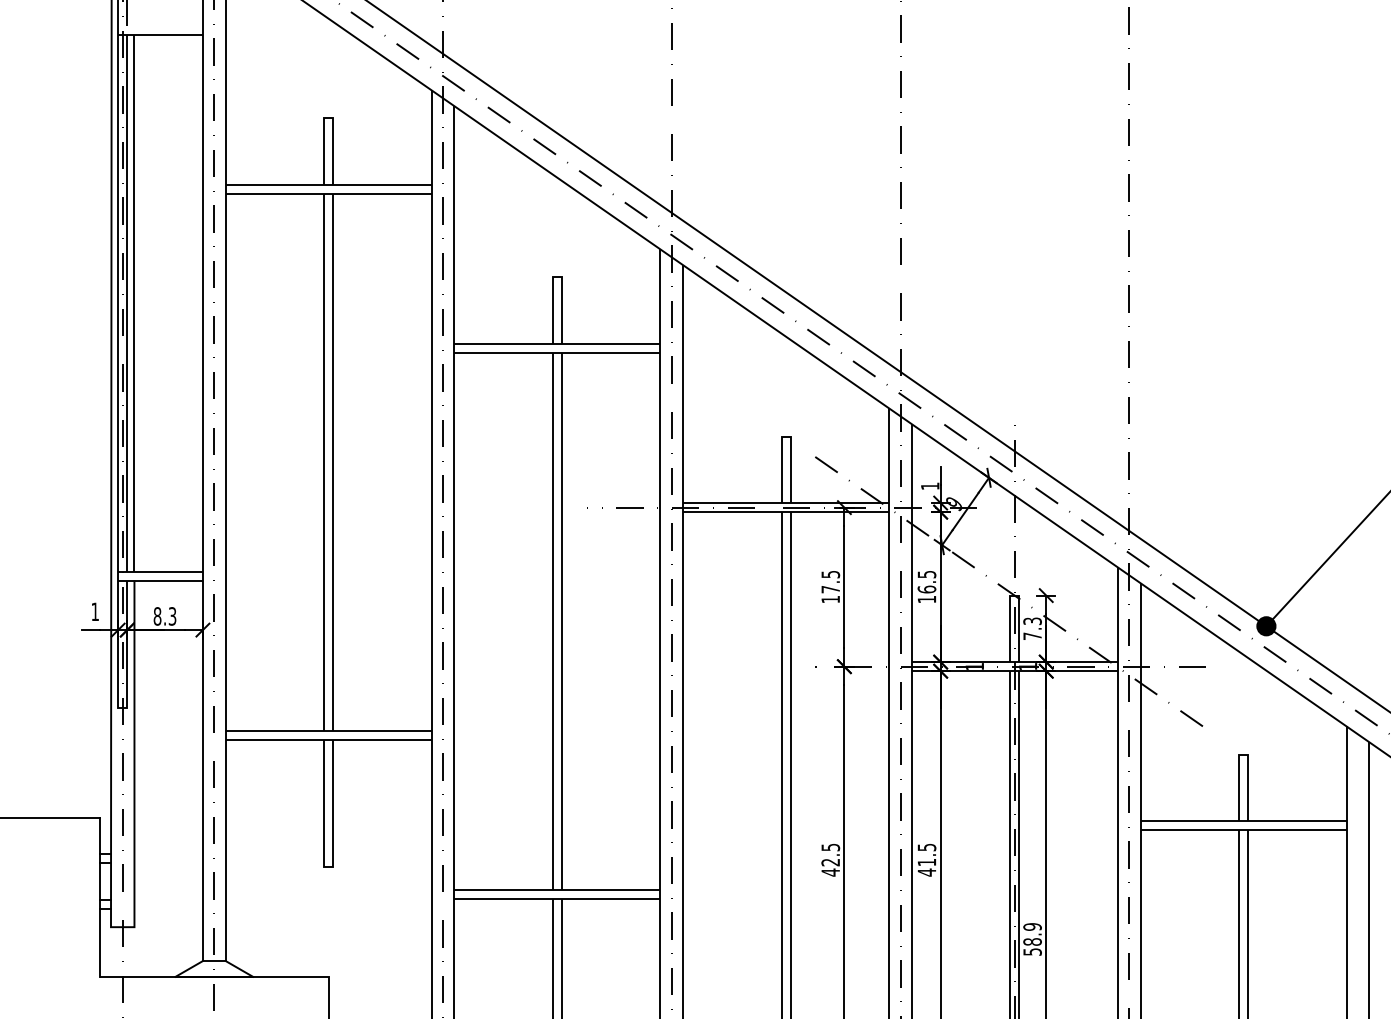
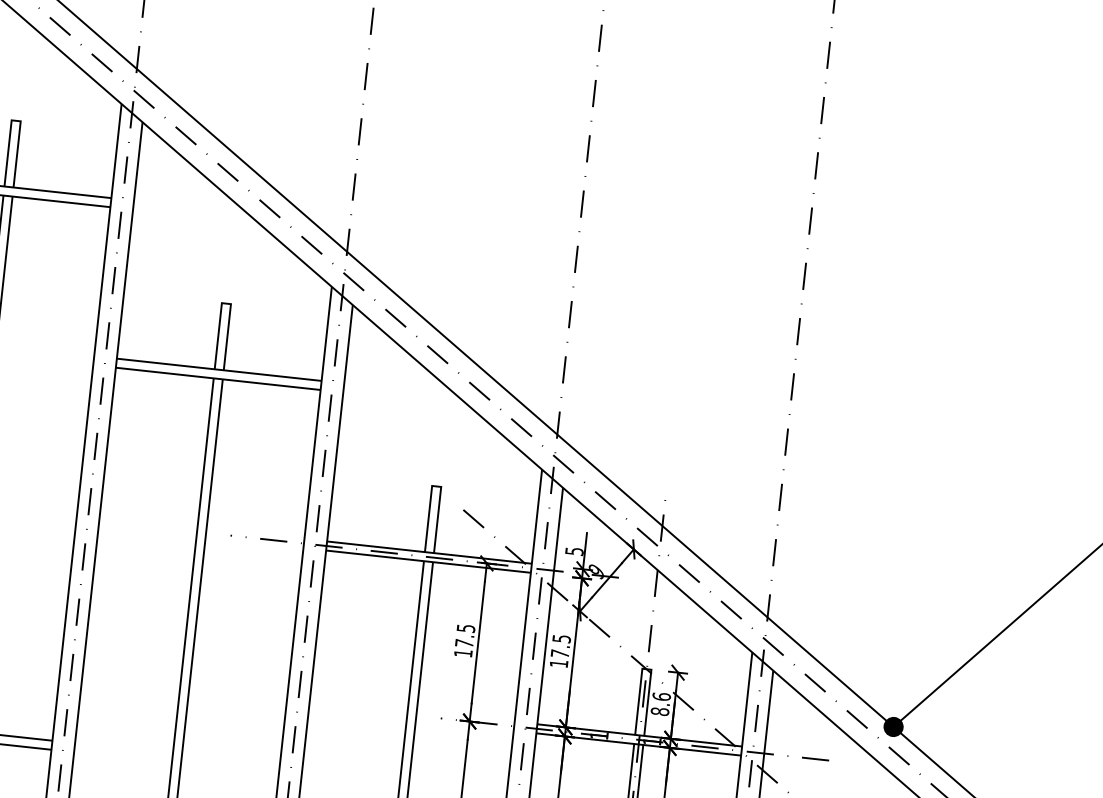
text: (930, 485) -> (574, 550), 1 -> 5
text: (926, 589) -> (559, 653), 16.5 -> 17.5
text: (1032, 628) -> (660, 703), 7.3 -> 8.6

